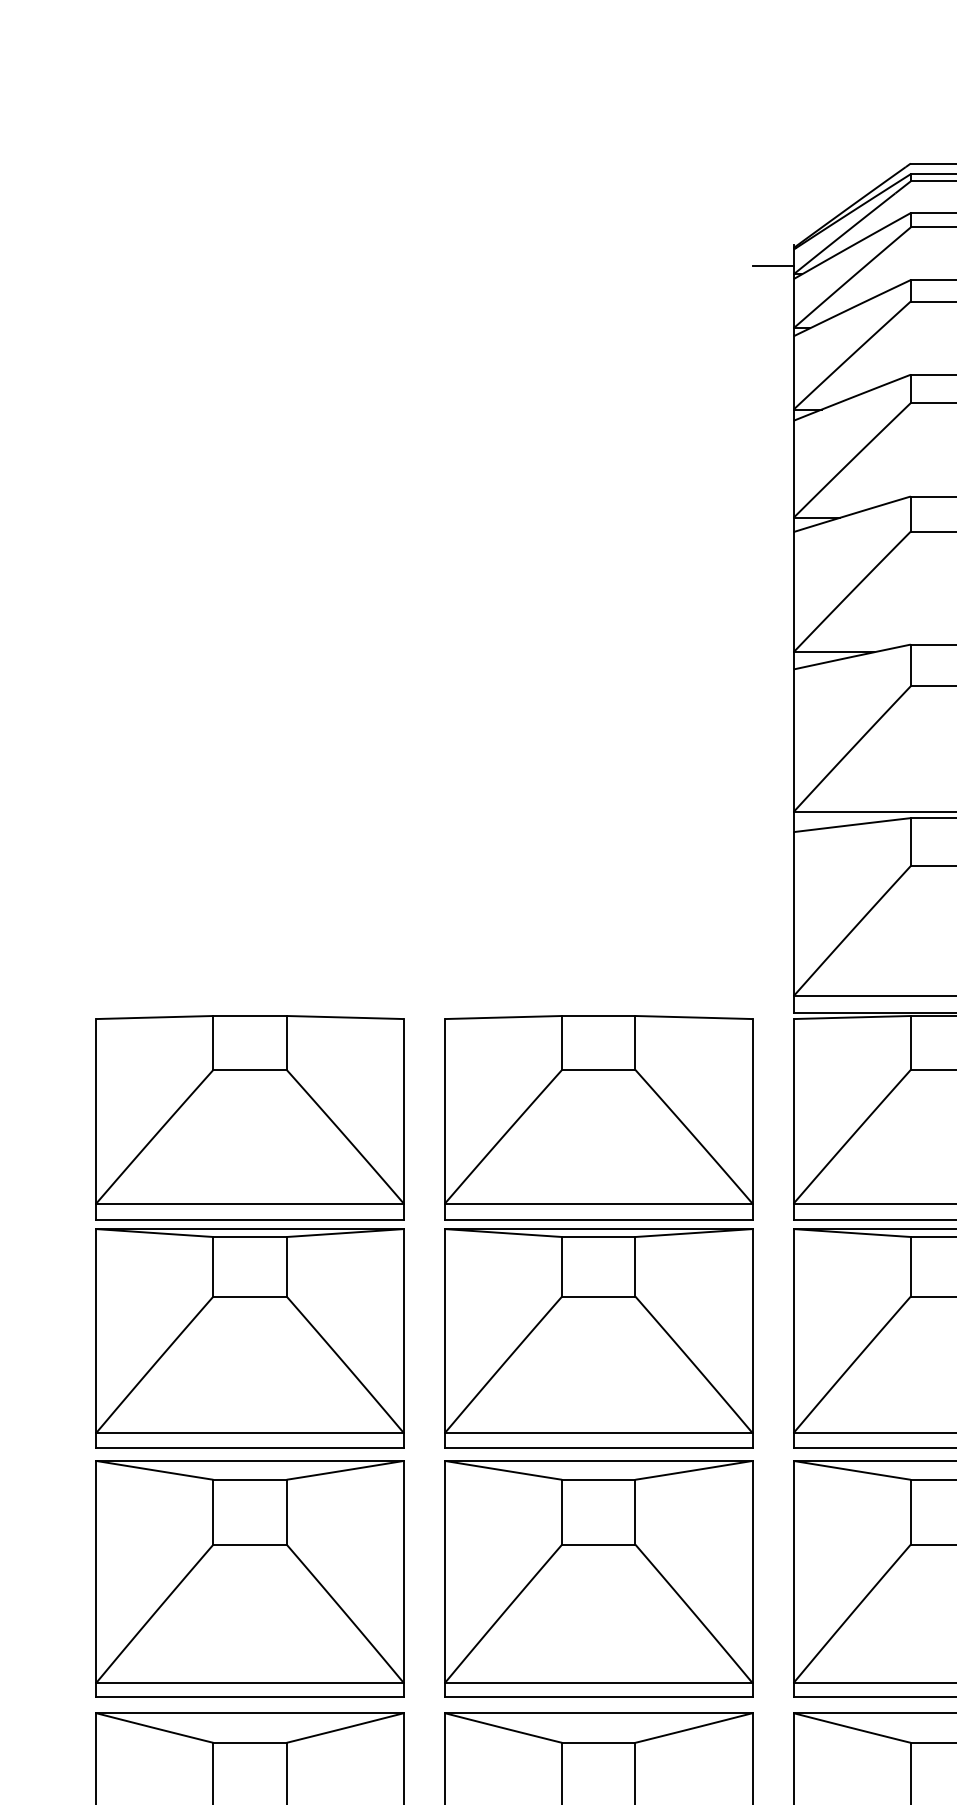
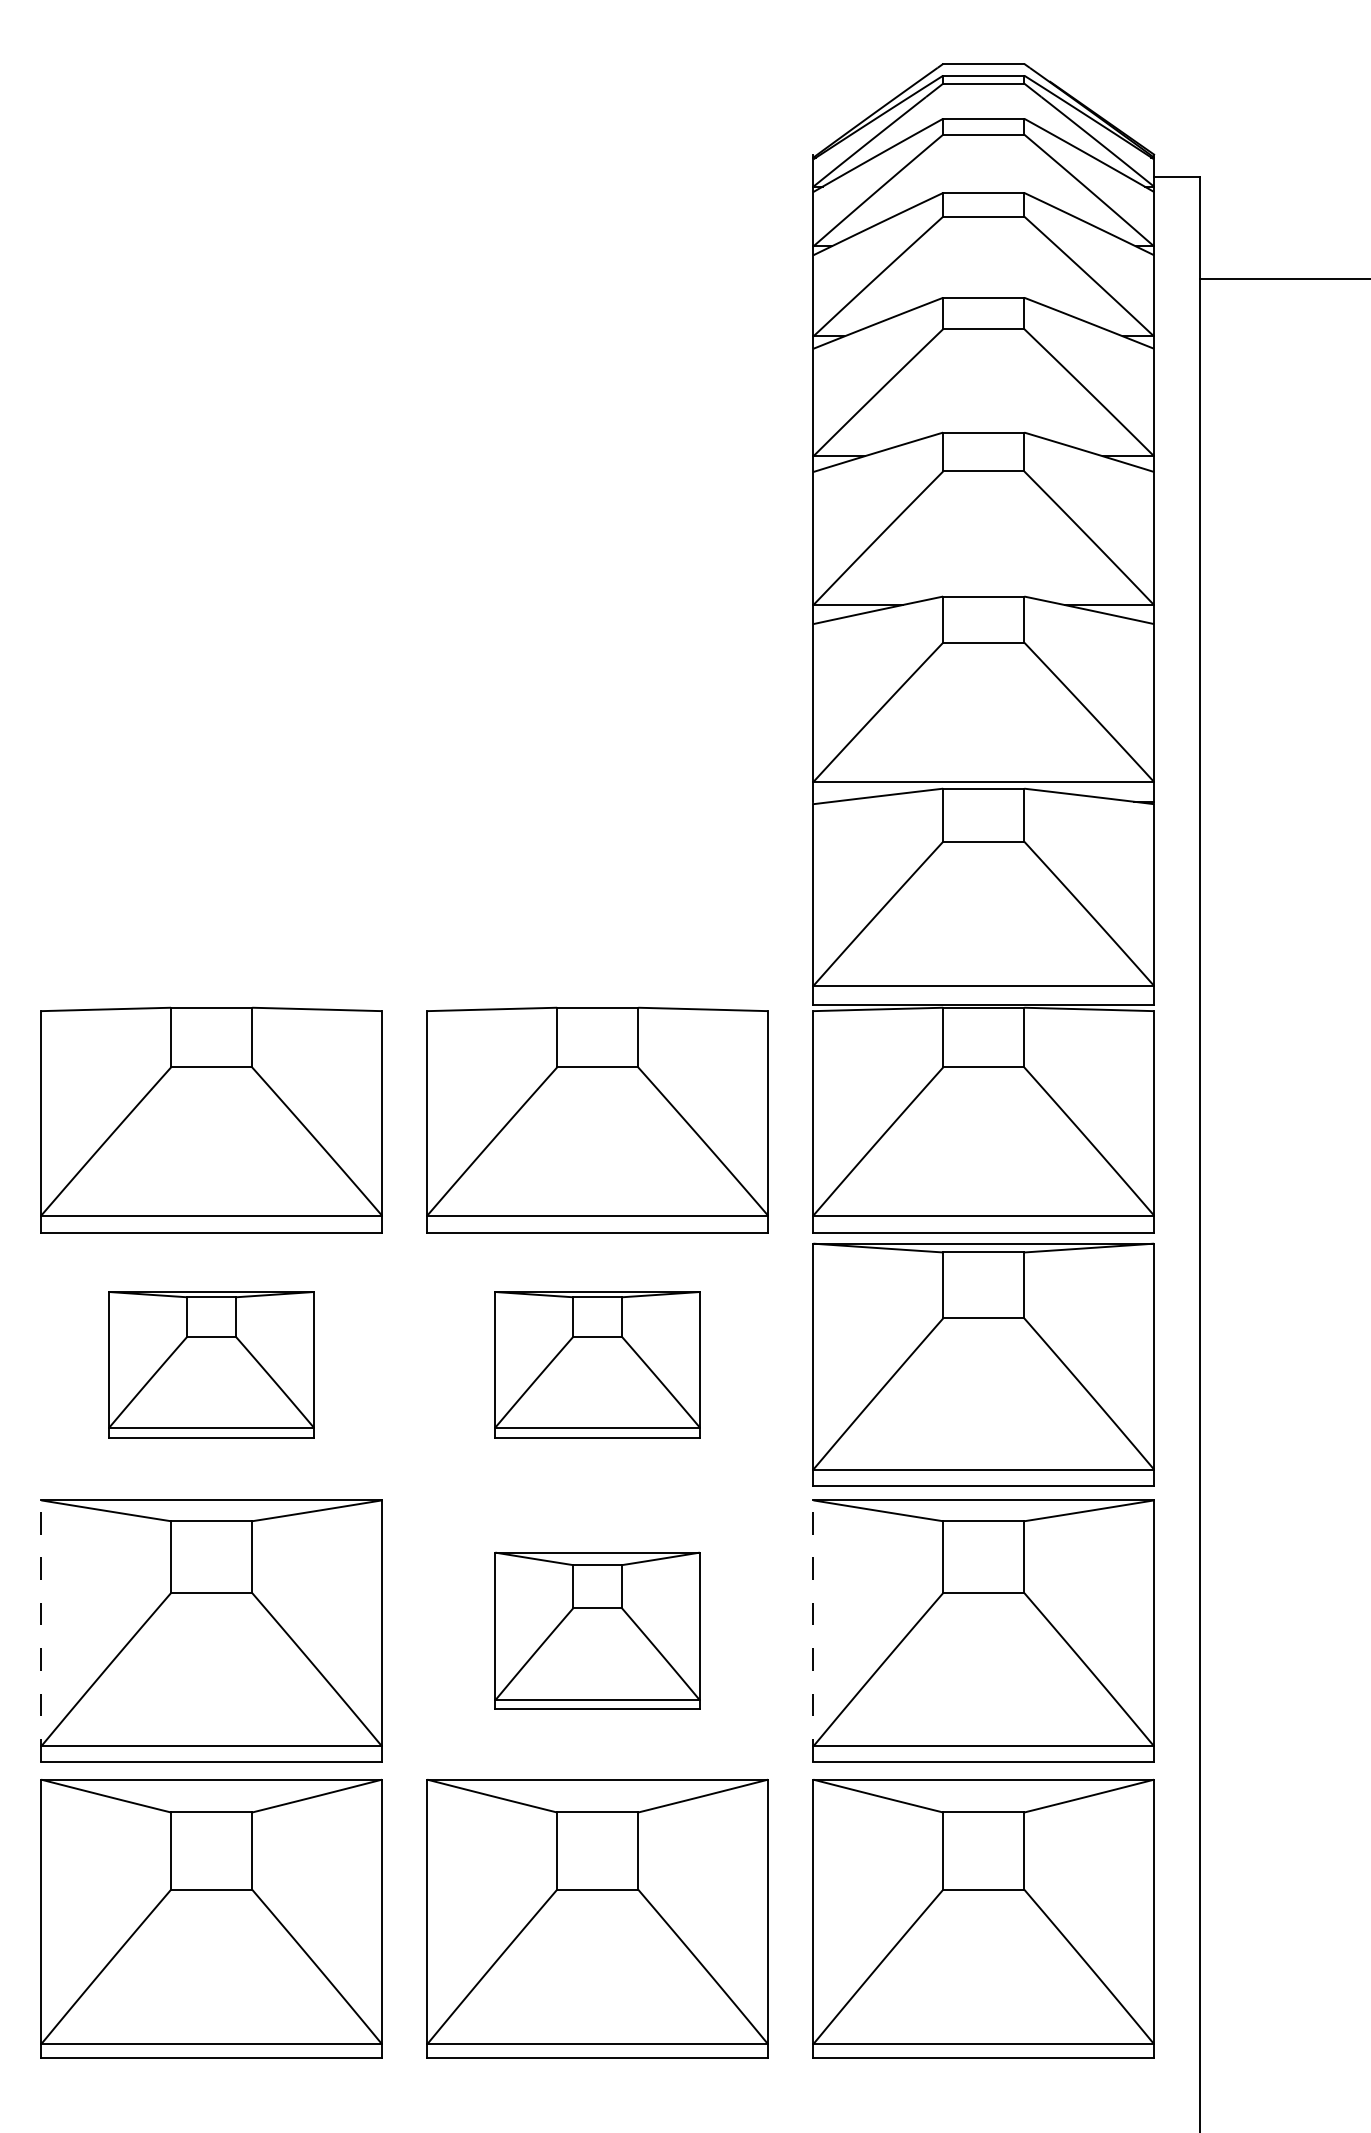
line: (772, 266) -> (790, 177), removed
part: (249, 1338) -> (211, 1364), size x0.6
part: (598, 1338) -> (597, 1364), size x0.6
part: (598, 1578) -> (597, 1630), size x0.6
line: (96, 1579) -> (41, 1631), solid -> dashed
line: (793, 1579) -> (813, 1631), solid -> dashed

